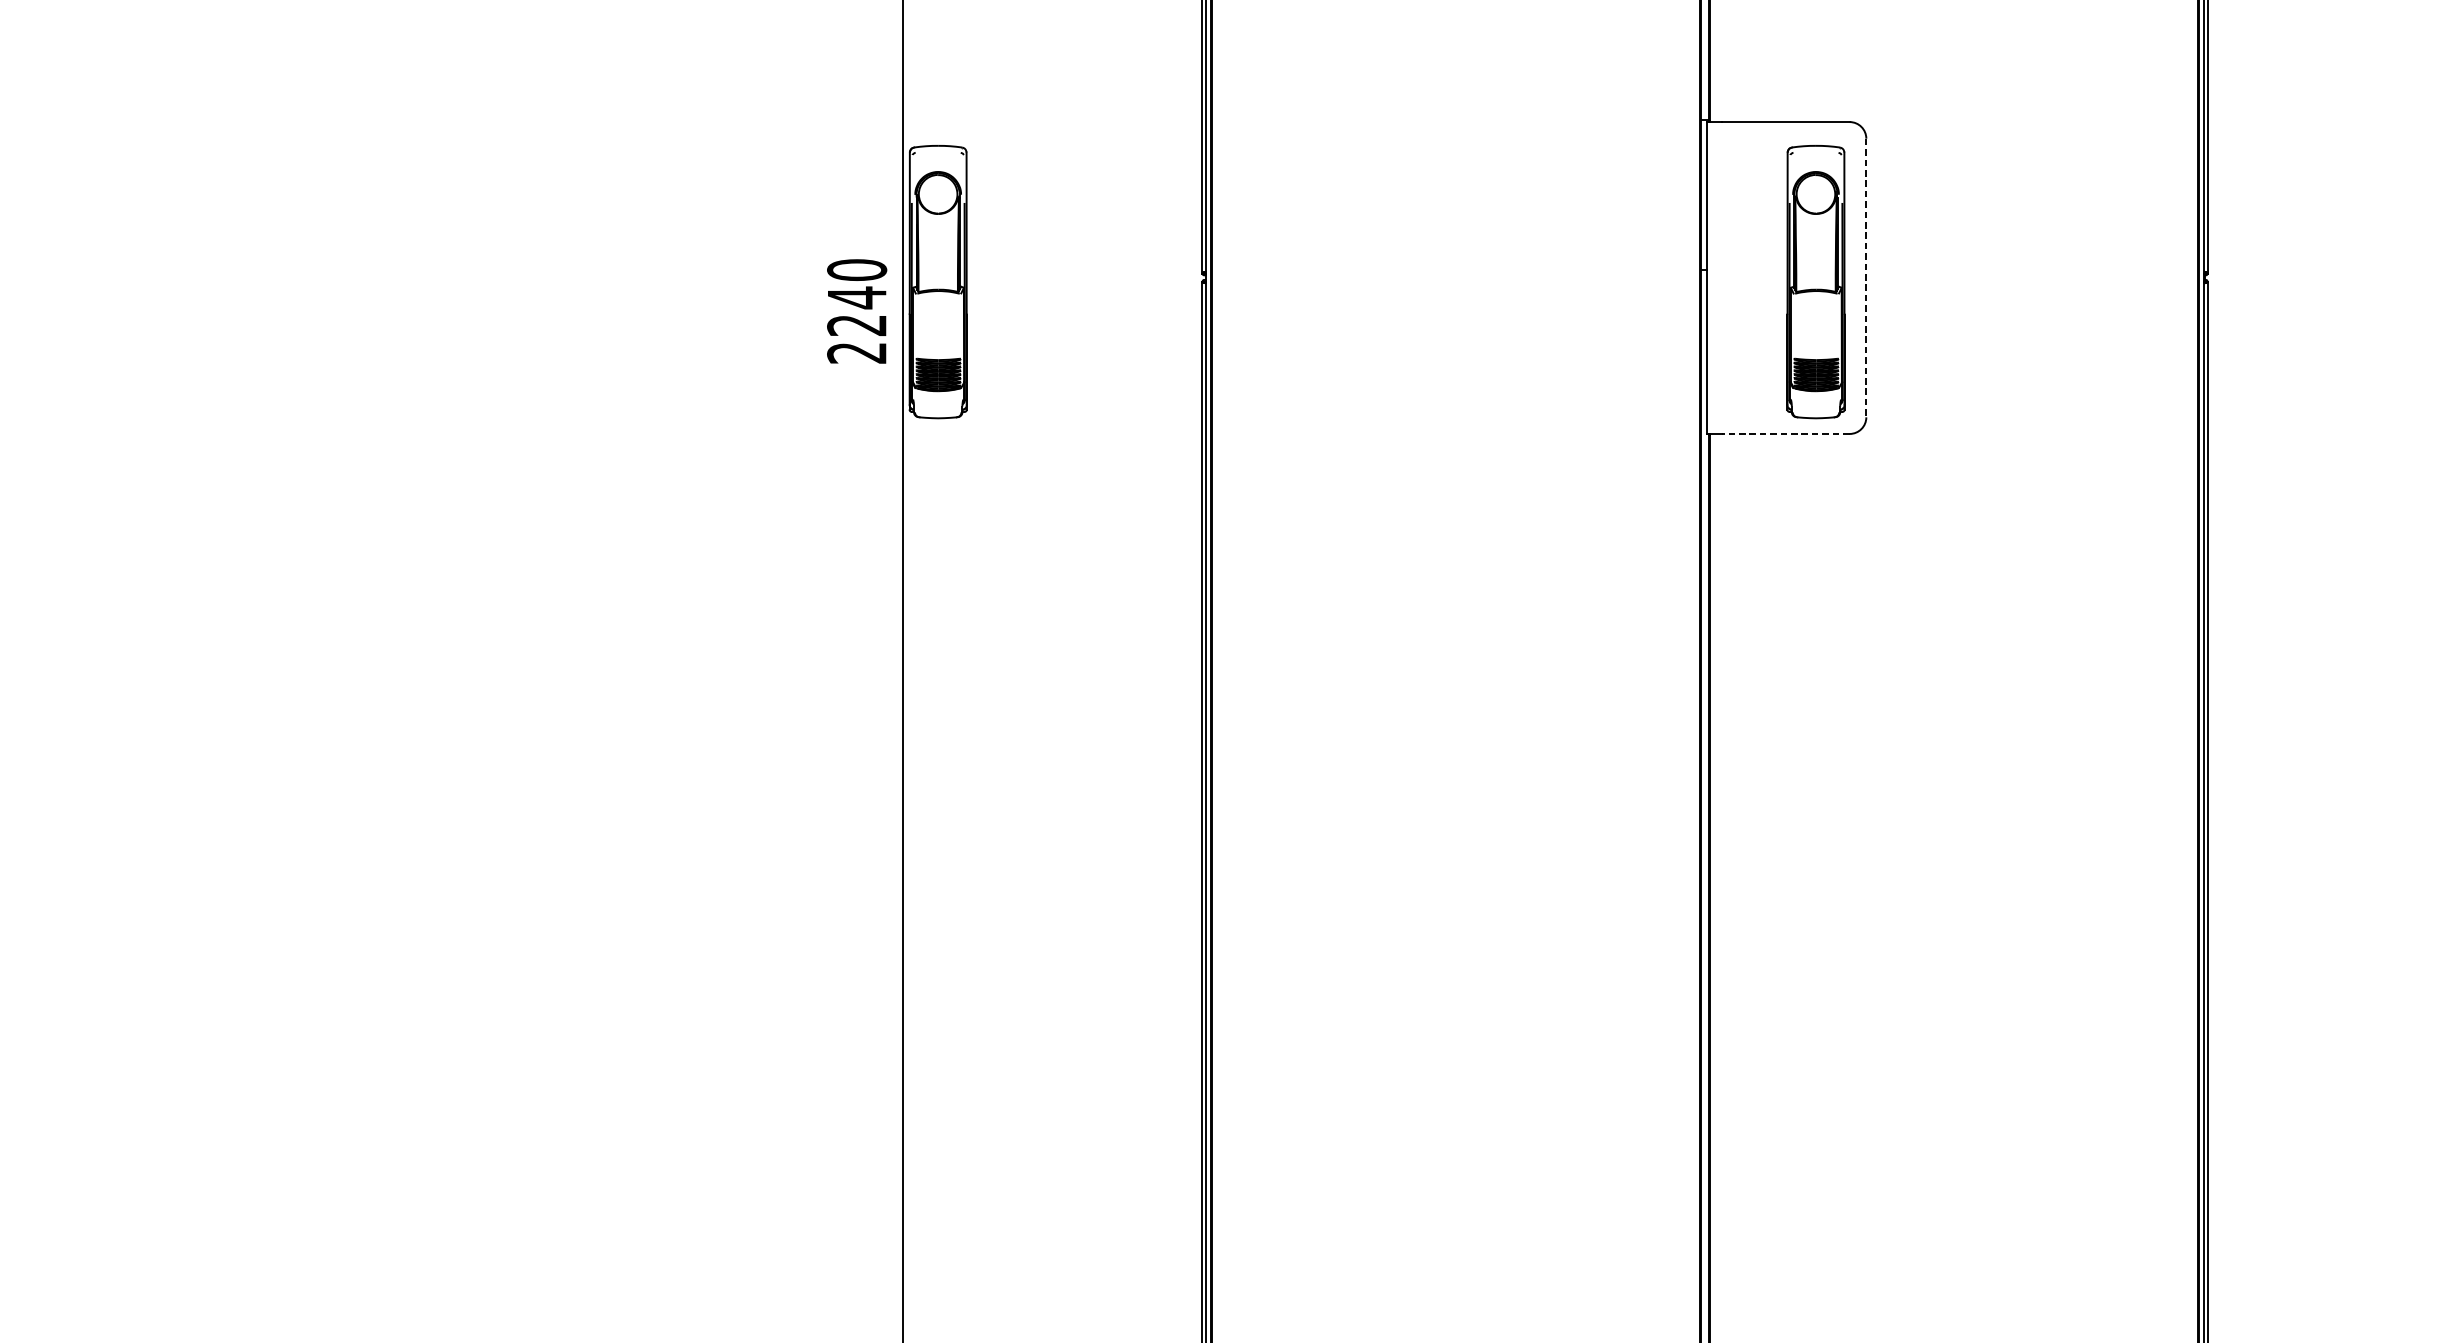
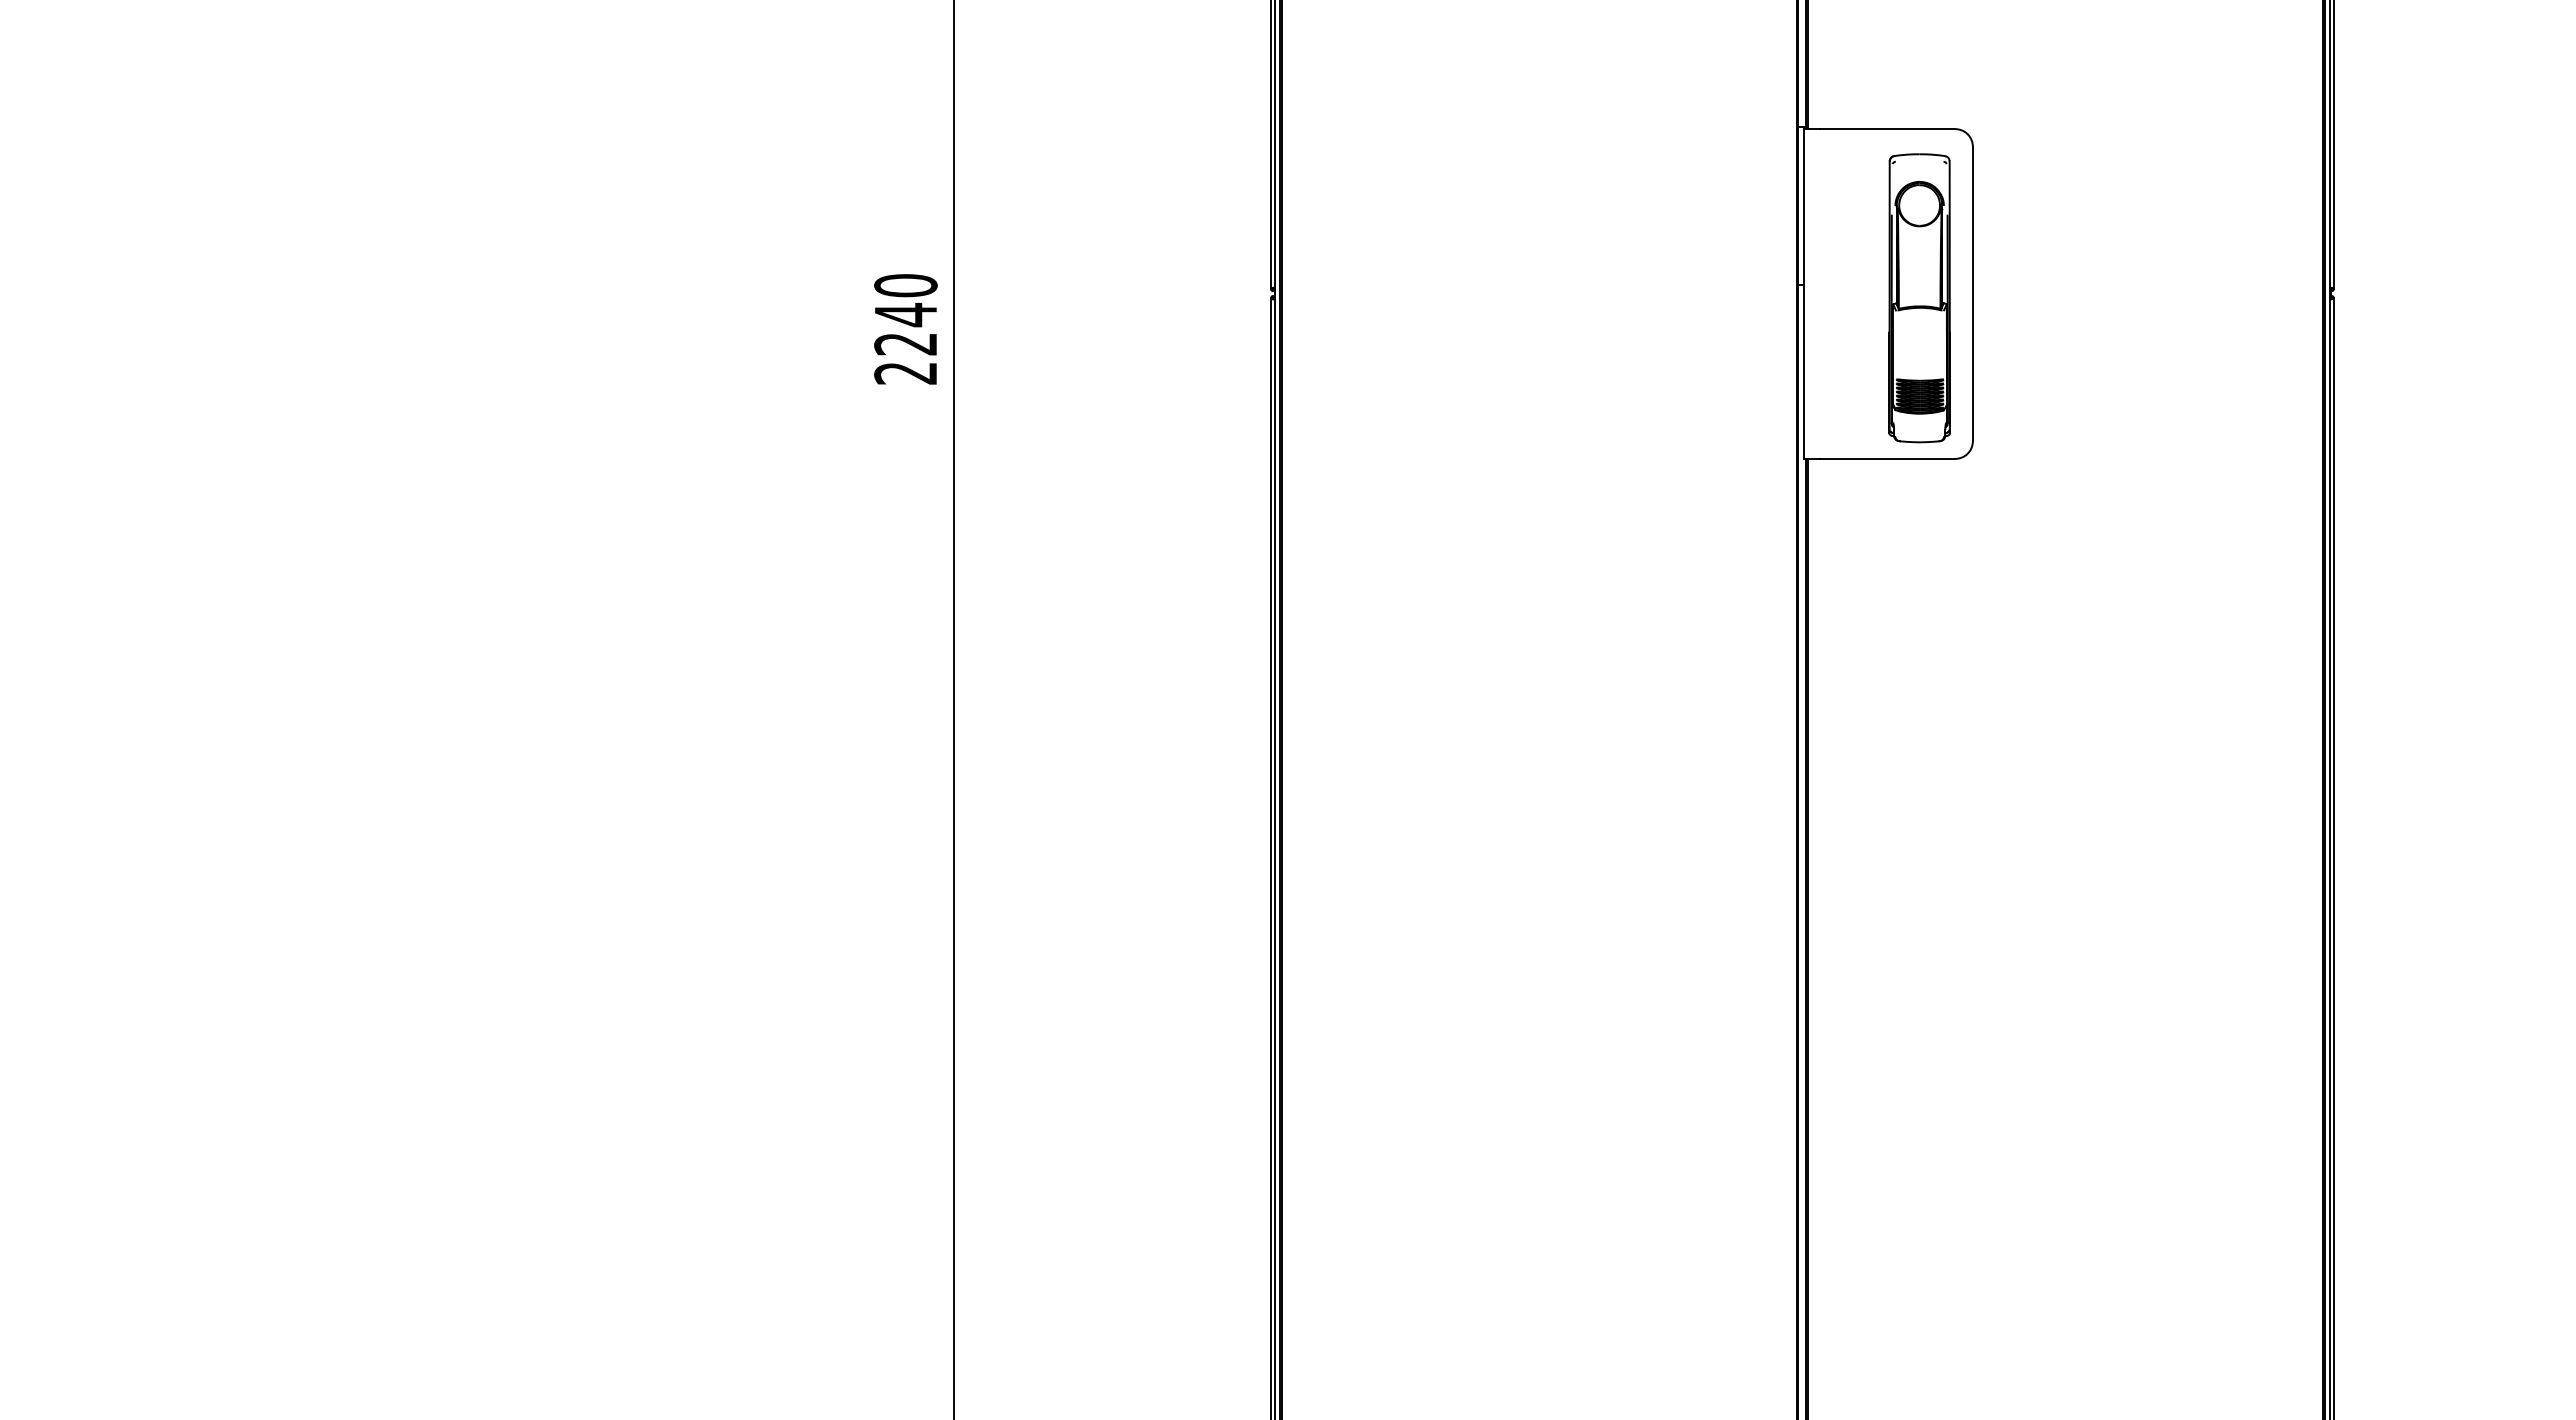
line: (1865, 278) -> (1972, 294), dashed -> solid
part: (938, 282) -> (991, 298), removed
line: (1785, 433) -> (1887, 458), dashed -> solid

